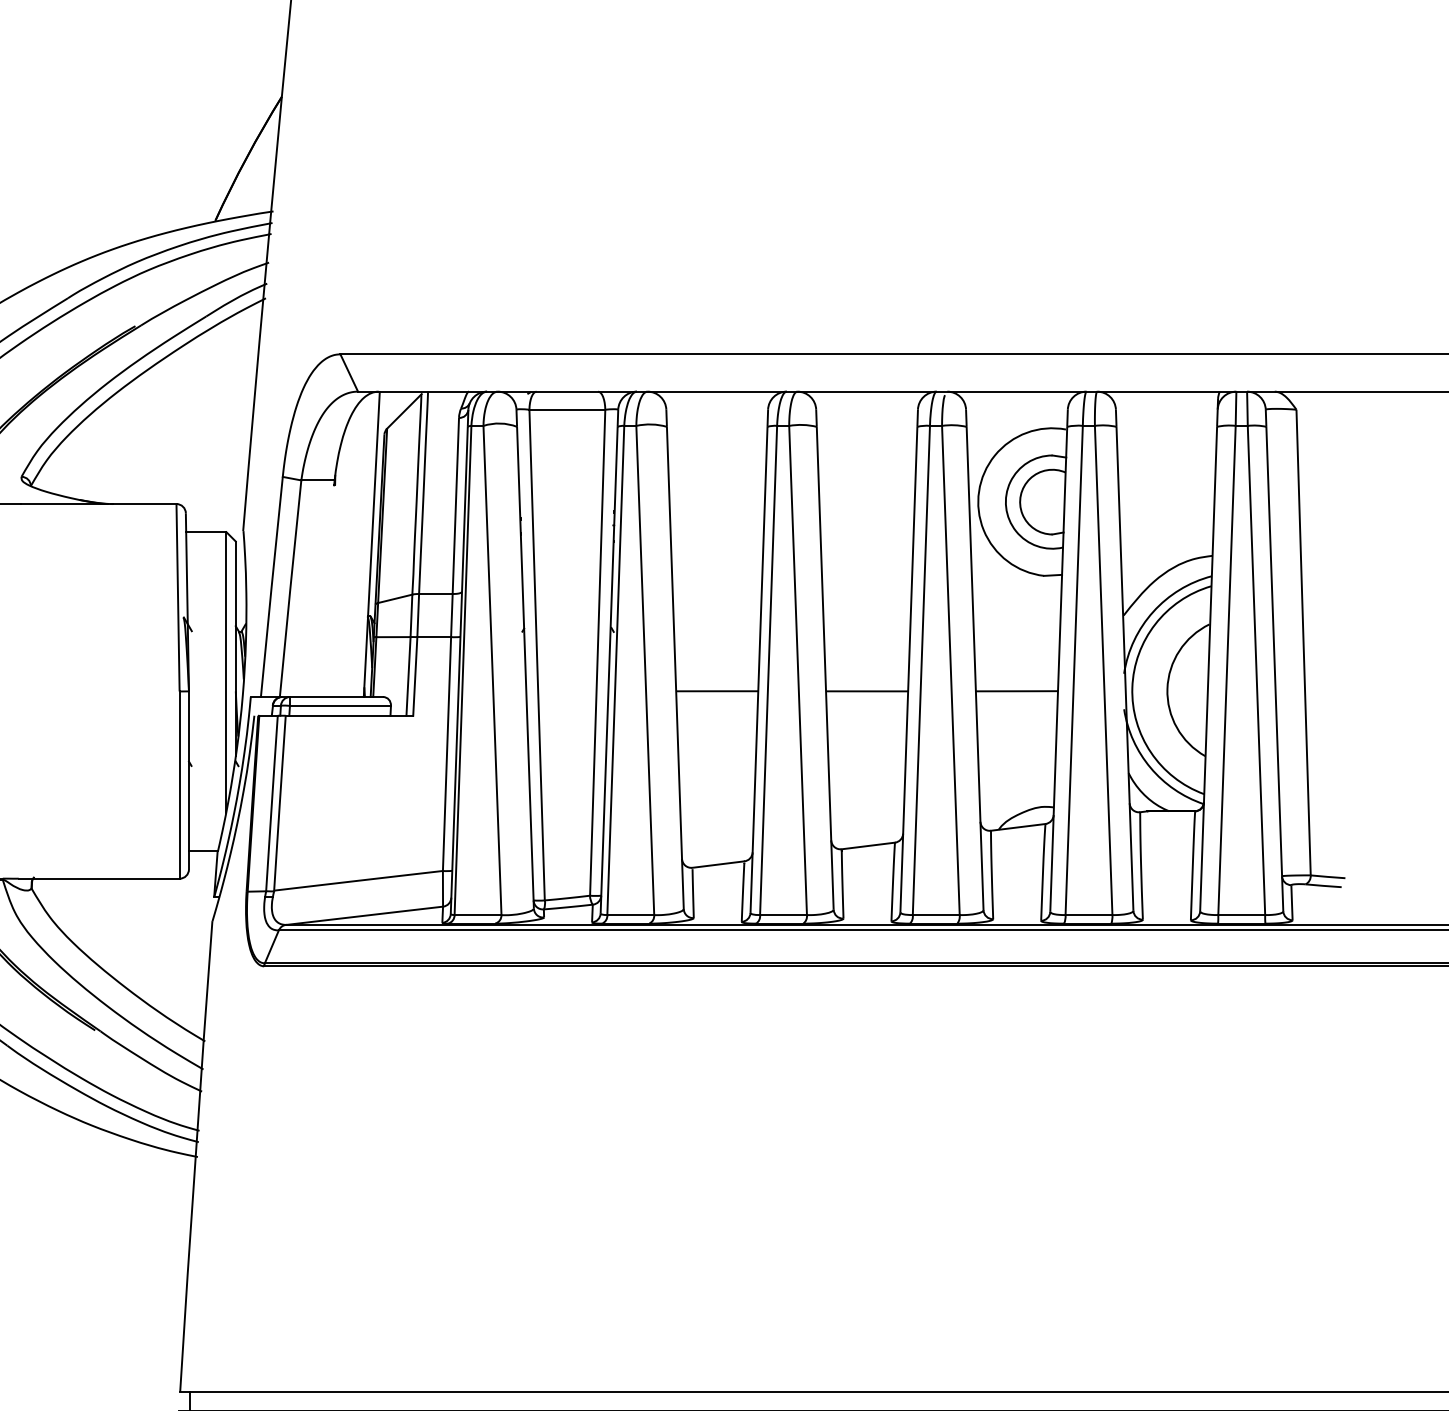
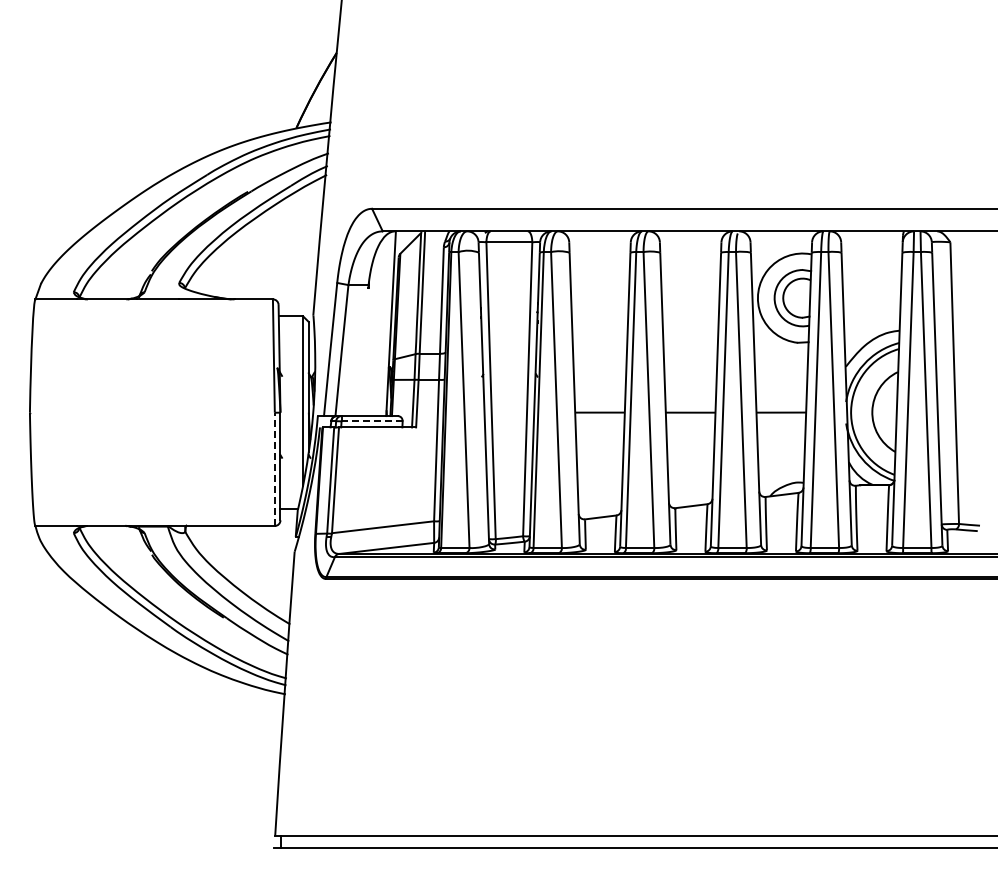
line: (341, 705) -> (372, 421), solid -> dashed
line: (179, 785) -> (274, 469), solid -> dashed

